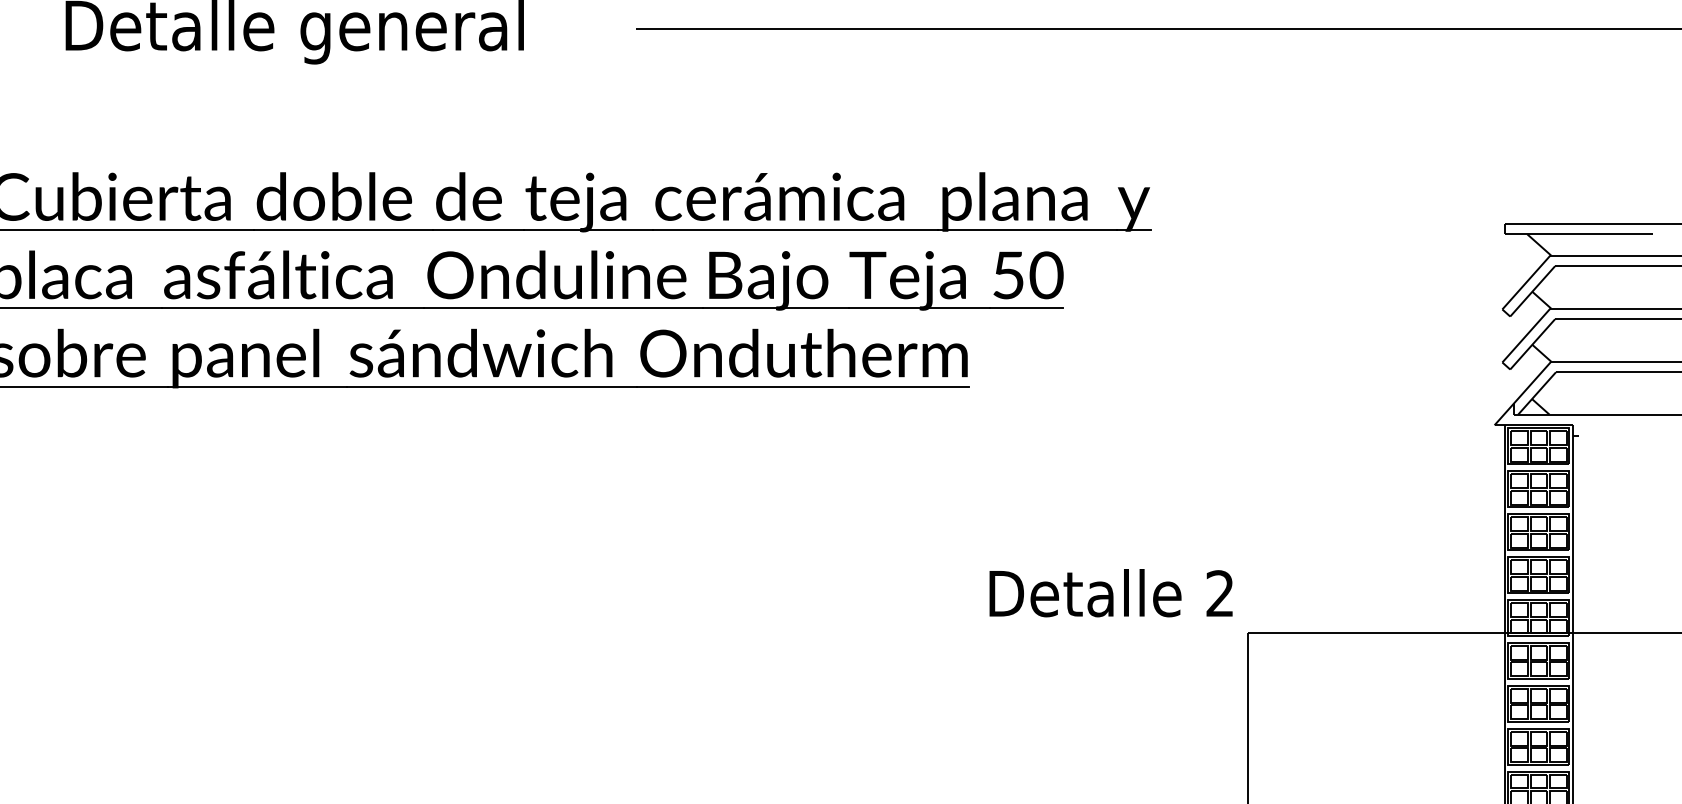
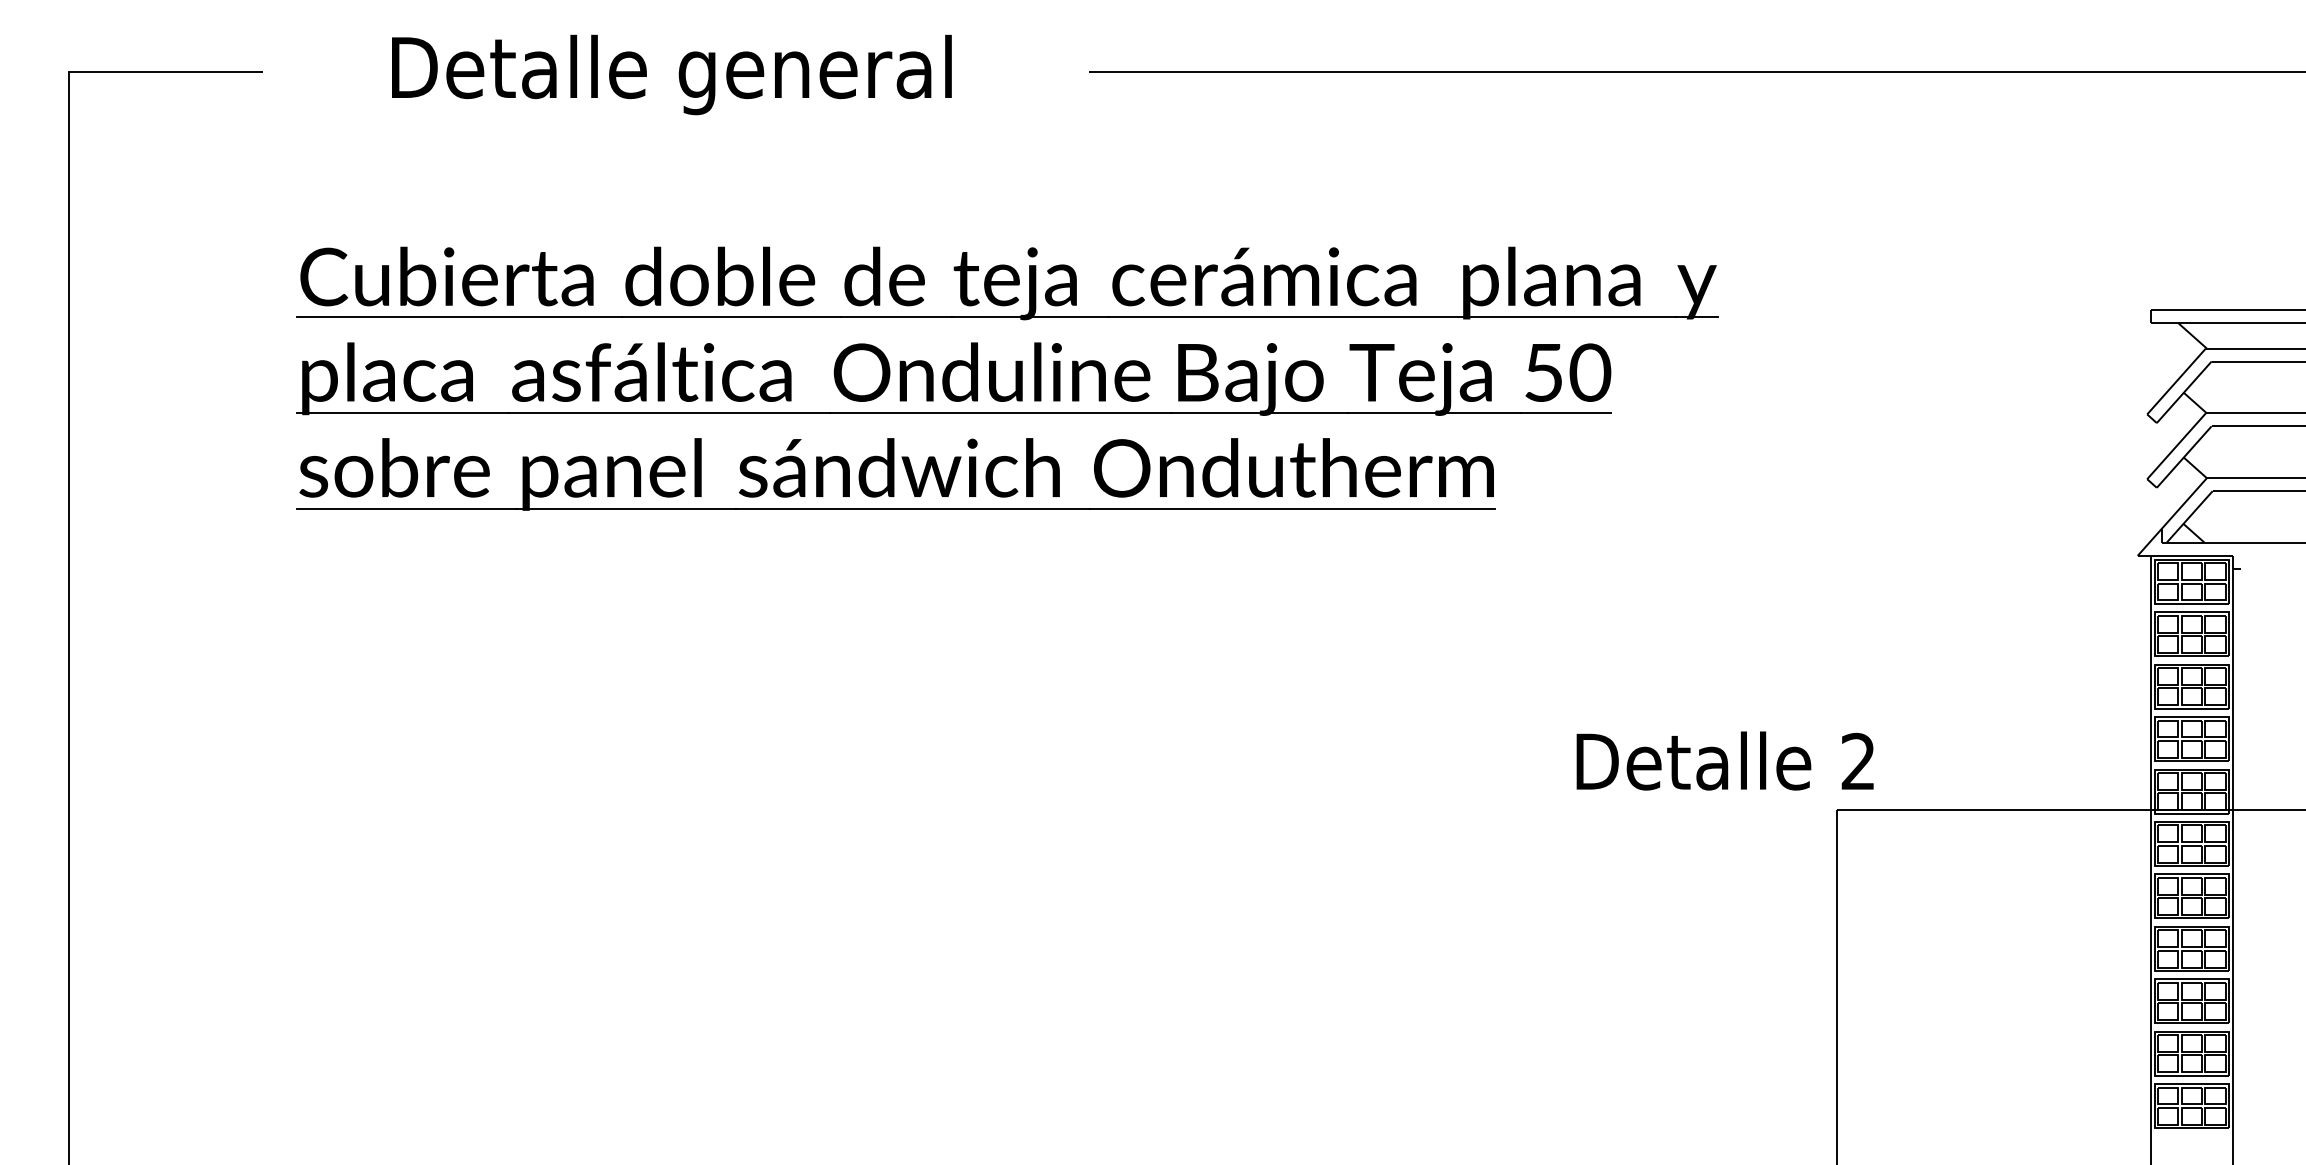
text: (1110, 592) -> (1724, 760), moved

